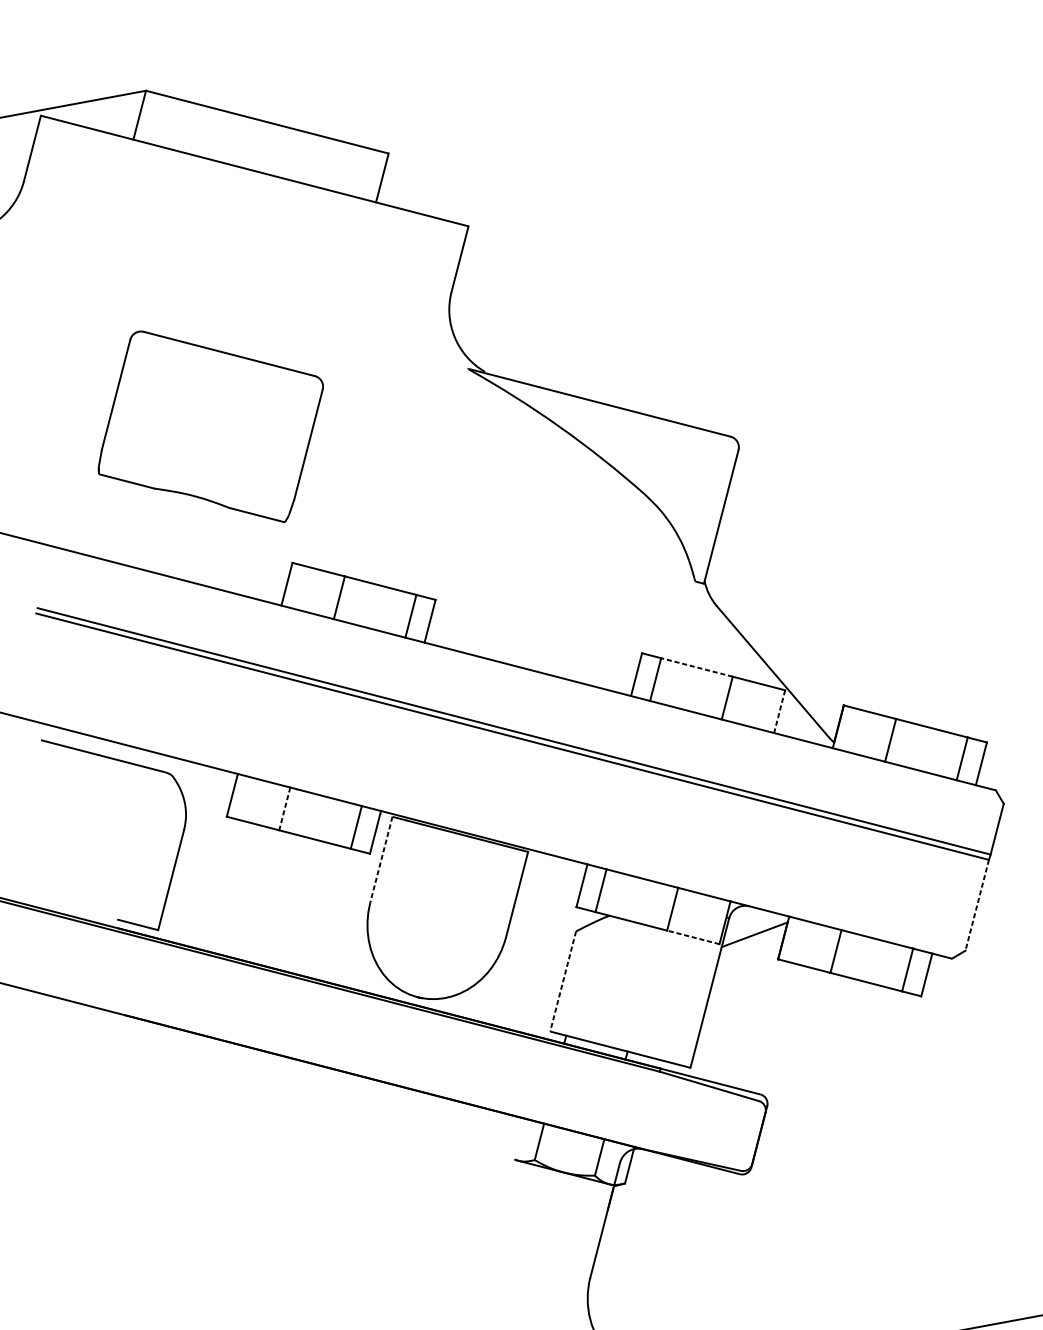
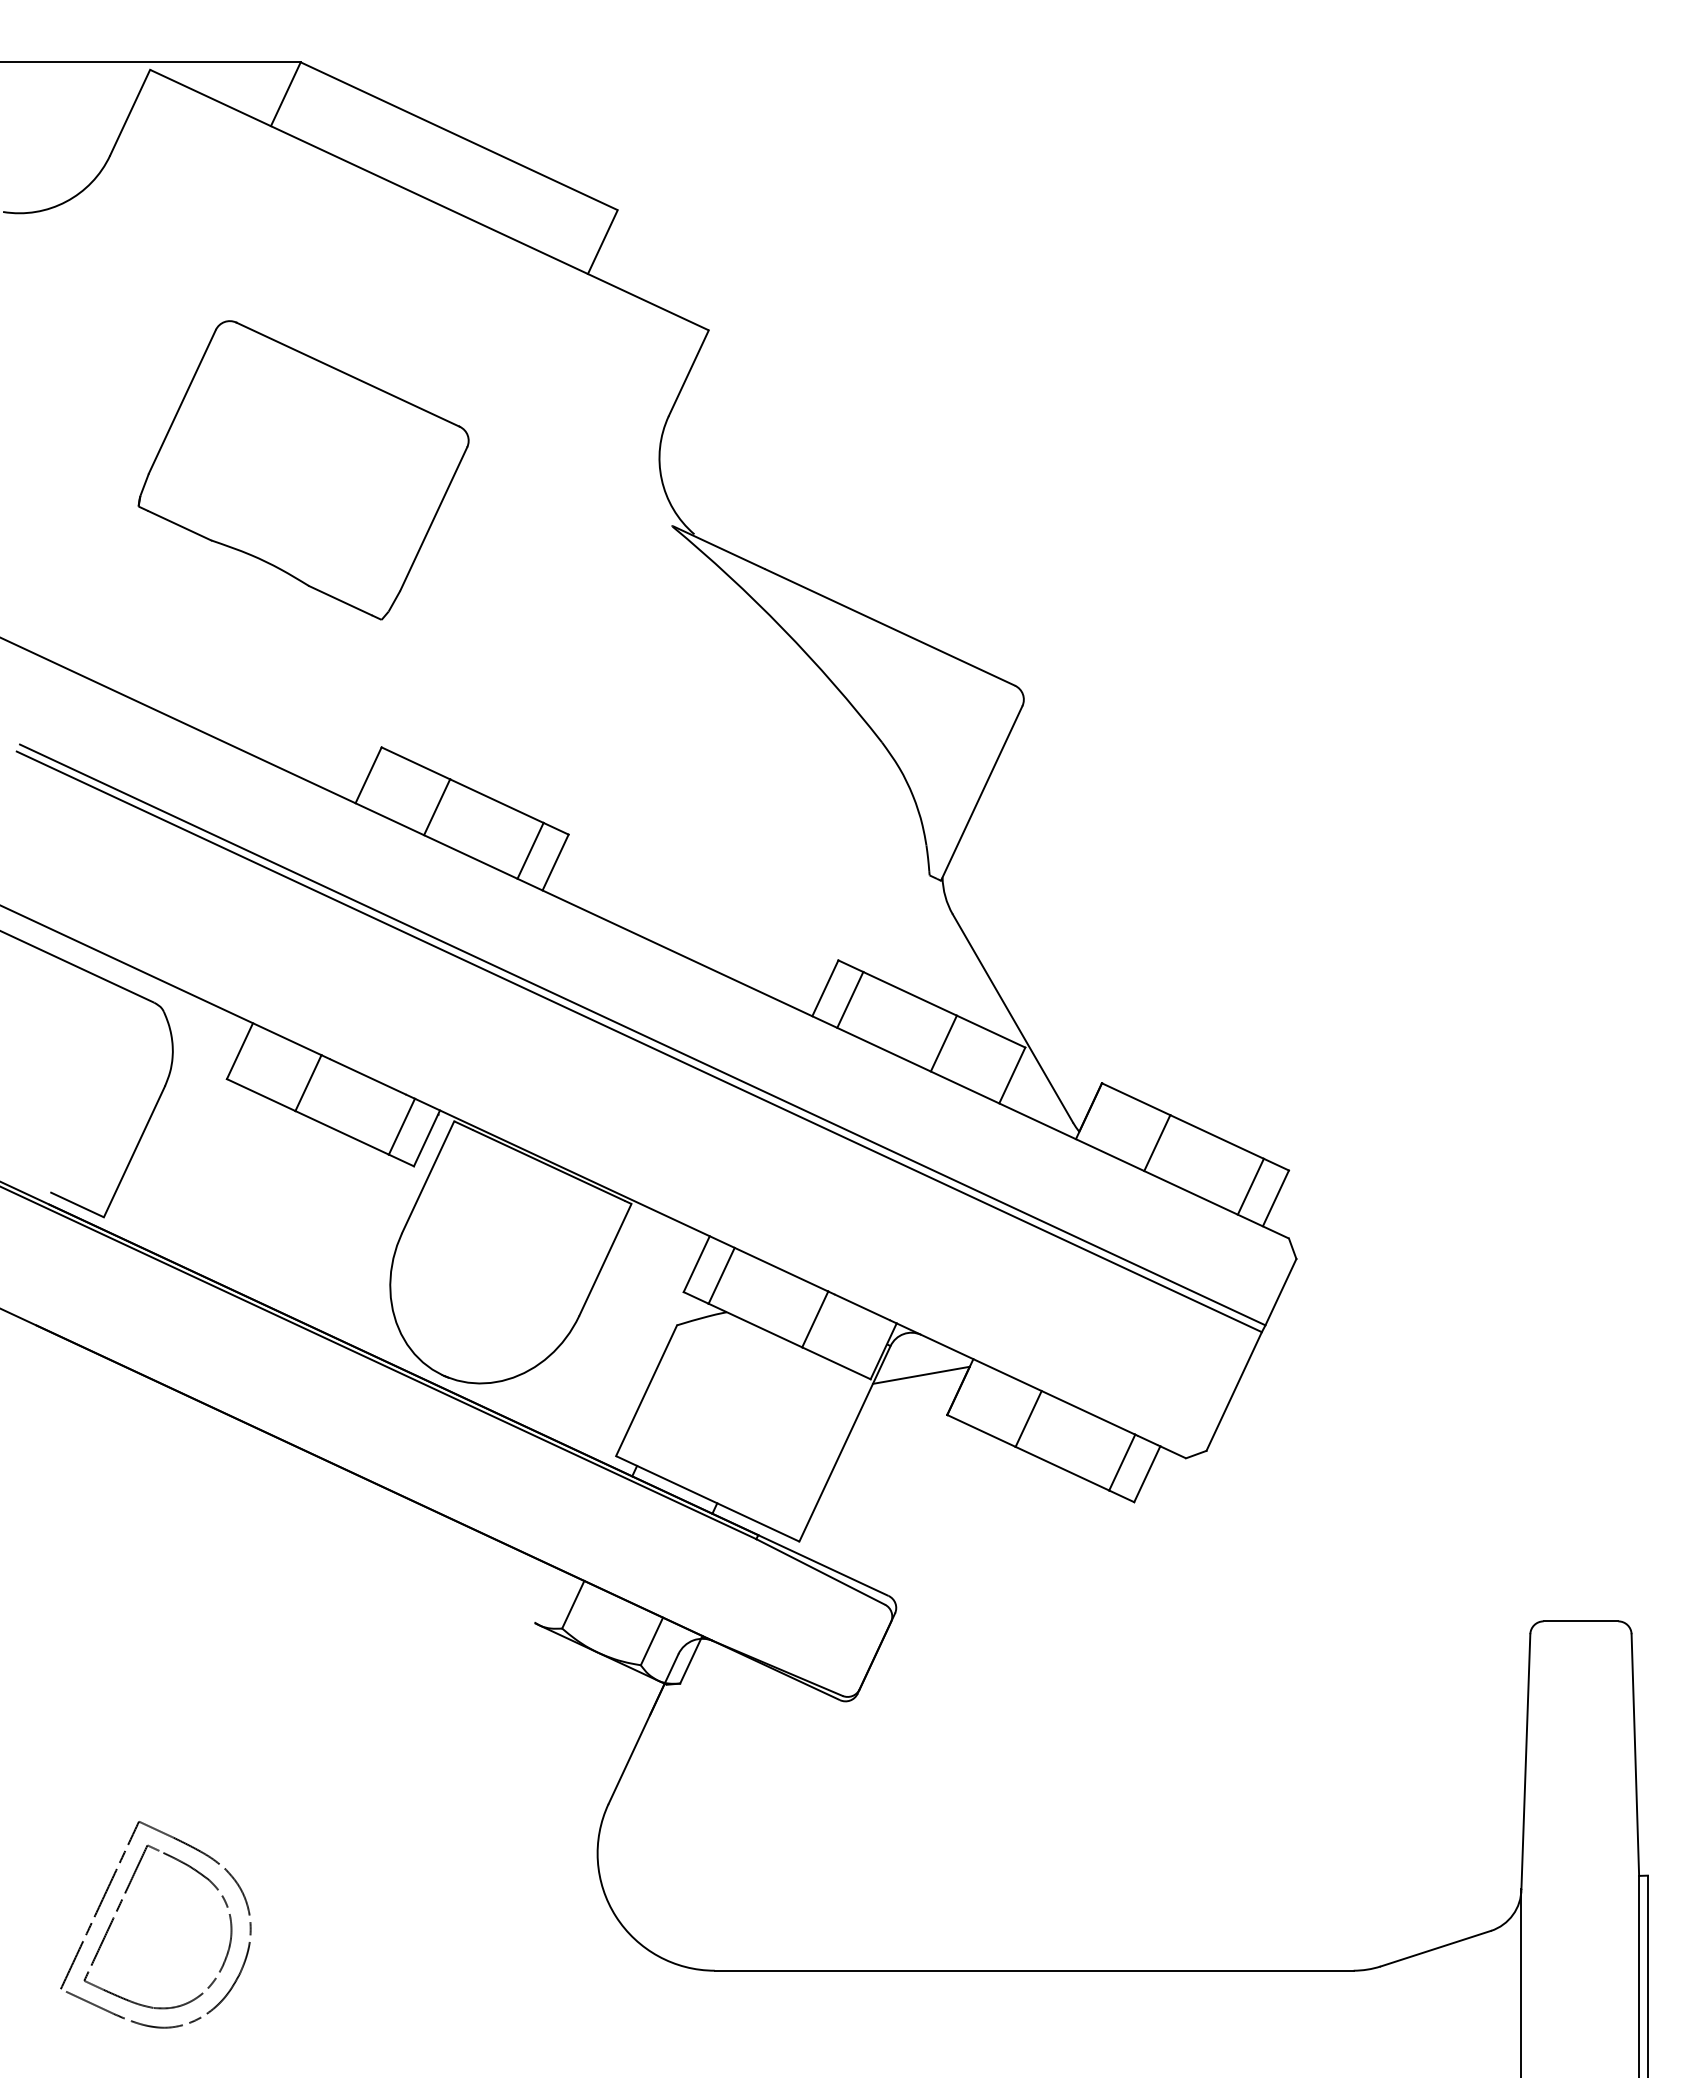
part: (210, 427) -> (303, 470), moved
line: (697, 667) -> (910, 993), dashed -> solid
line: (779, 711) -> (1012, 1075), dashed -> solid
line: (284, 809) -> (308, 1083), dashed -> solid
line: (381, 859) -> (428, 1177), dashed -> solid
line: (976, 905) -> (1233, 1391), dashed -> solid
line: (693, 937) -> (836, 1363), dashed -> solid
line: (563, 982) -> (646, 1391), dashed -> solid

